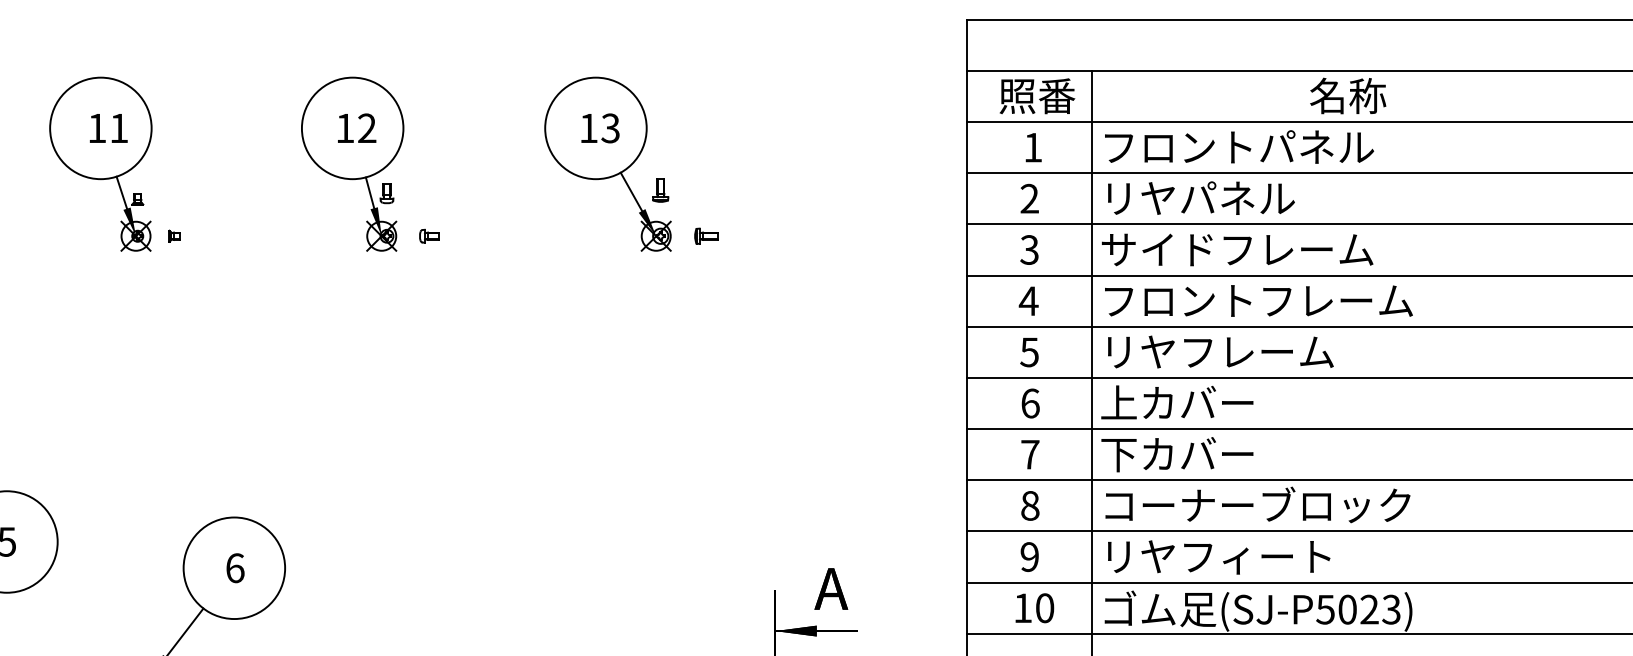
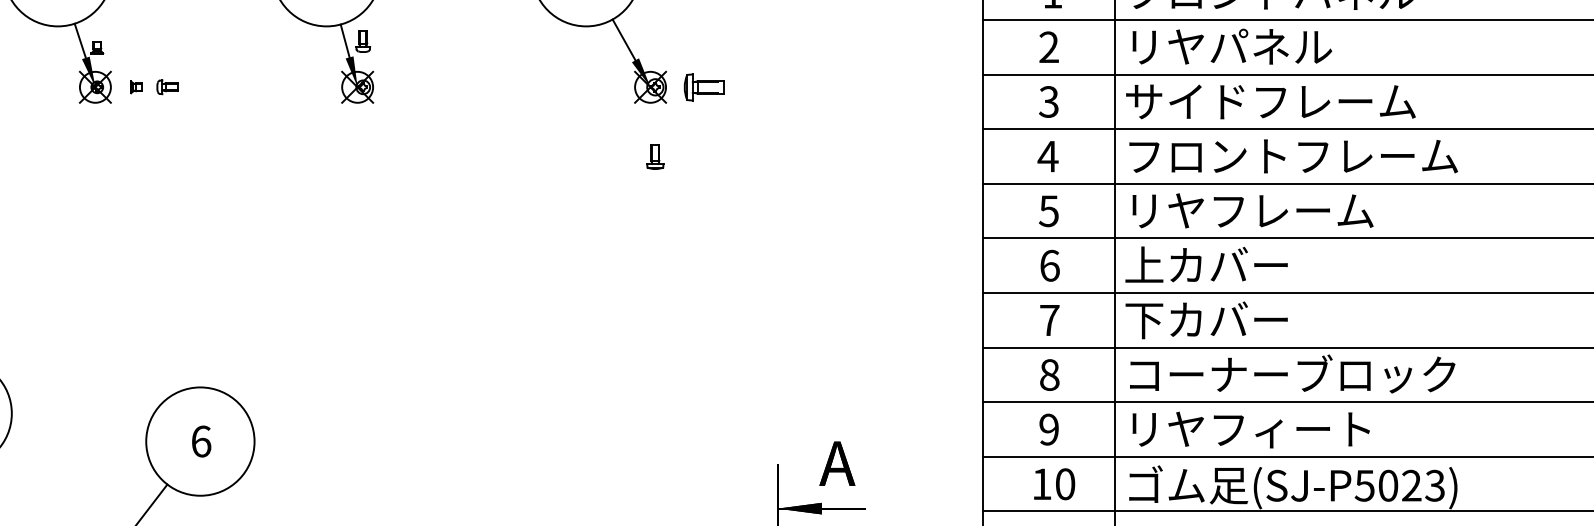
part: (660, 190) -> (655, 156), moved
part: (706, 235) -> (704, 86), size x1.6
part: (429, 236) -> (167, 87), moved

